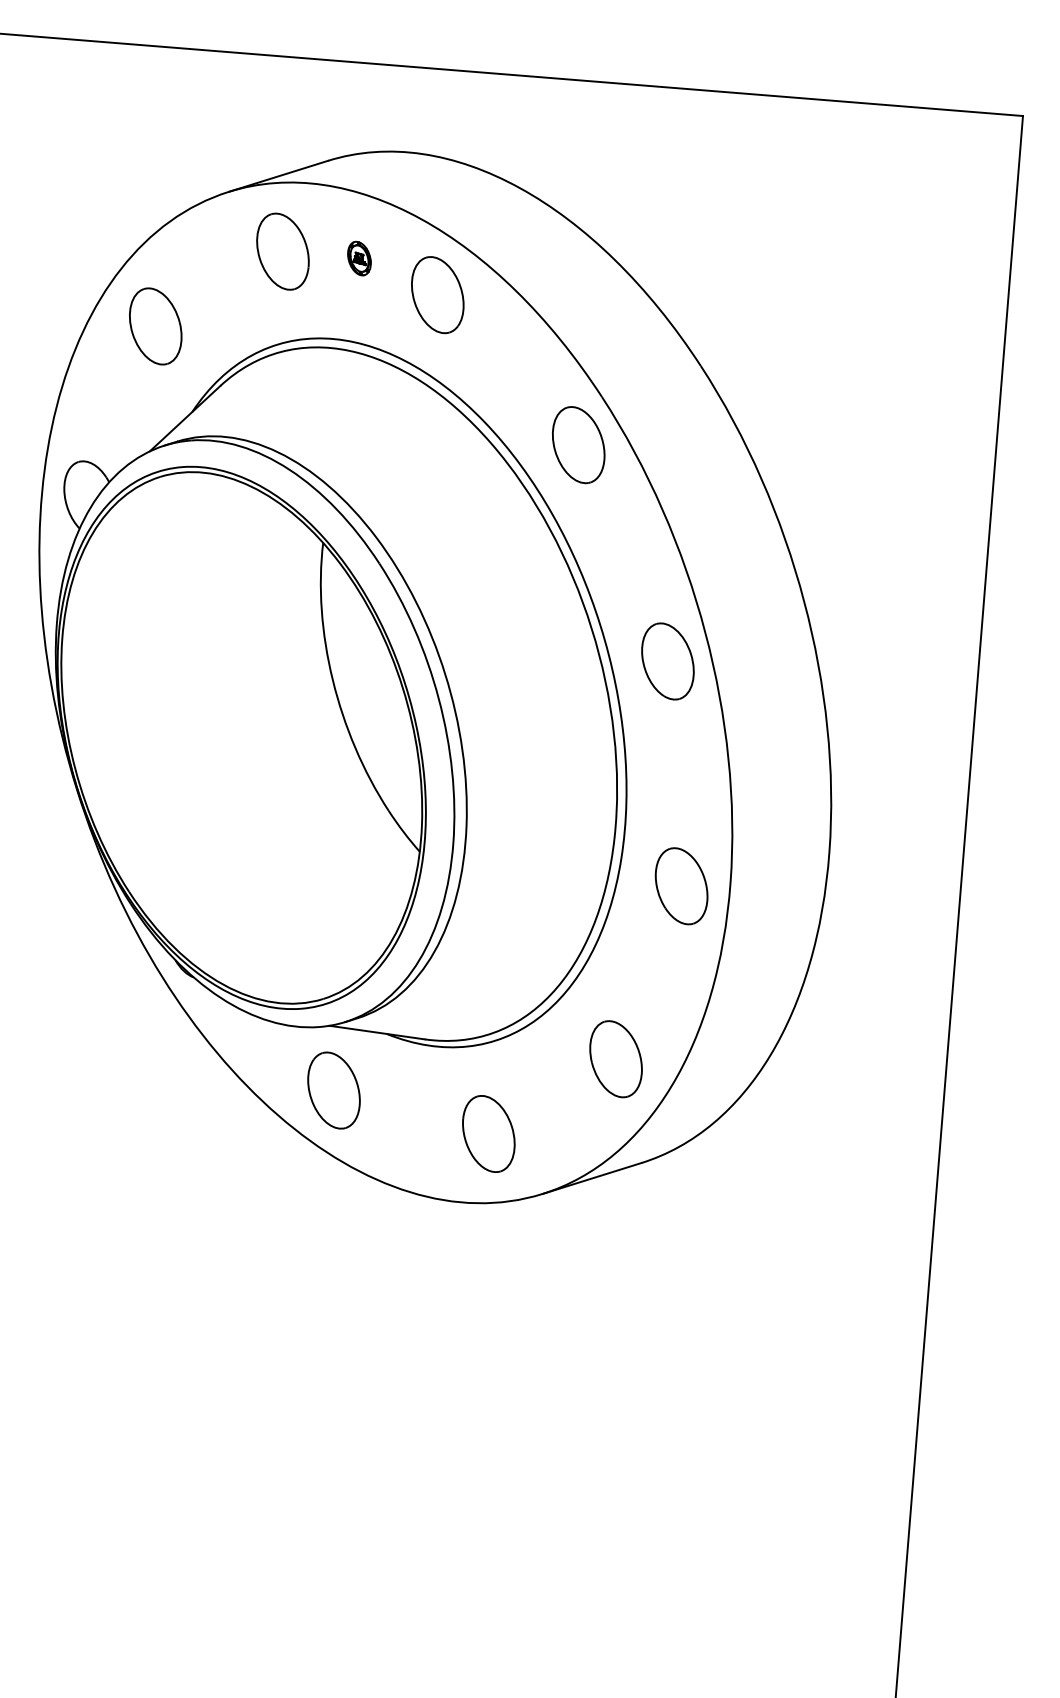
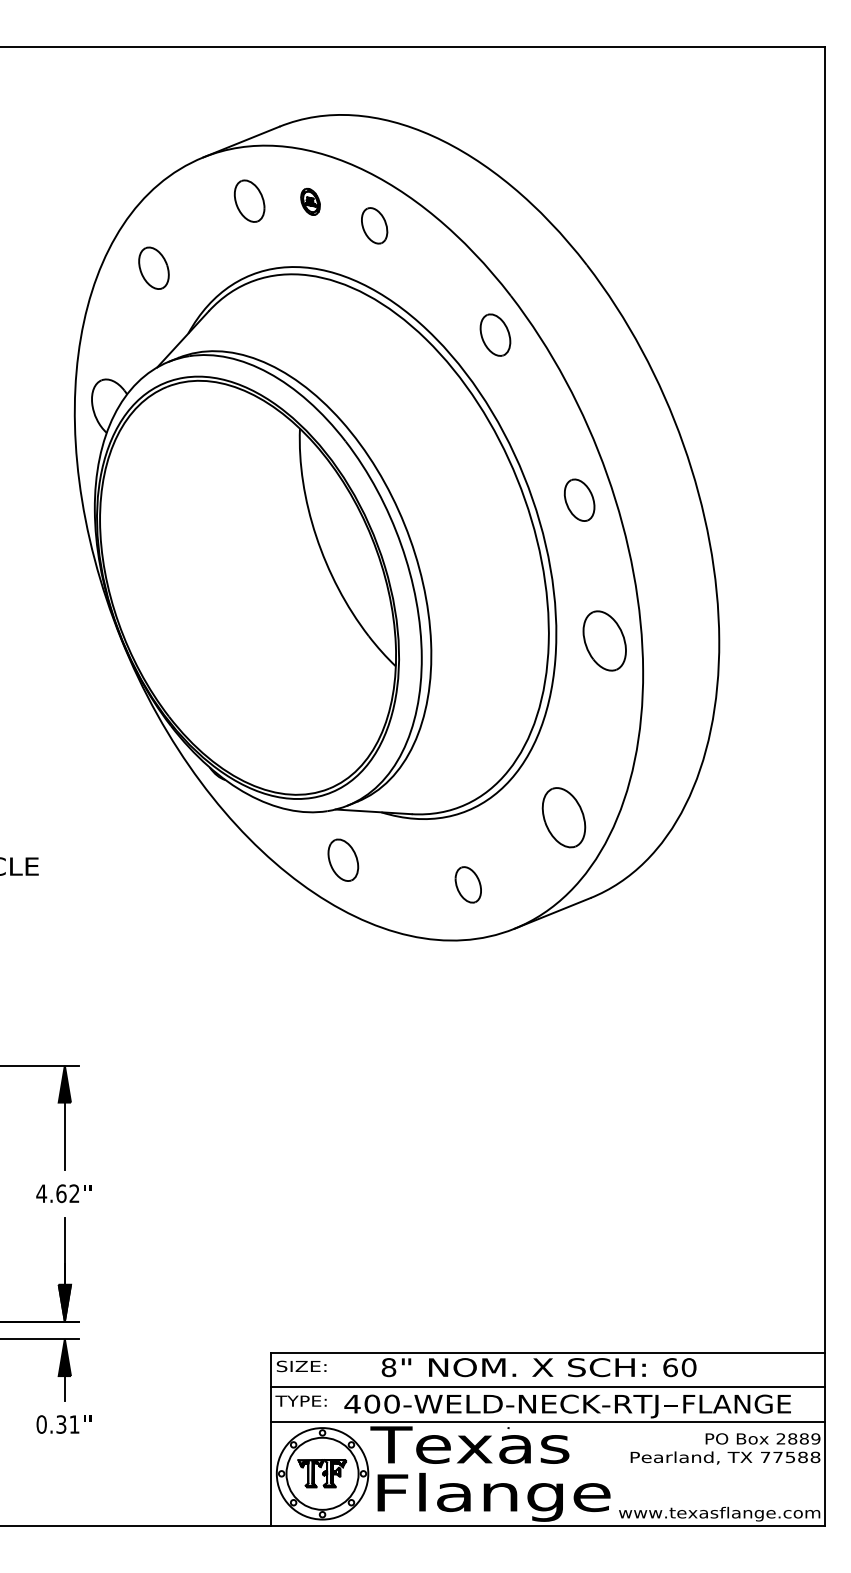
part: (282, 250) -> (249, 200), size x0.7
part: (437, 294) -> (374, 225), size x0.6
part: (155, 325) -> (153, 267), size x0.7
part: (578, 444) -> (495, 334), size x0.7
part: (667, 660) -> (579, 499), size x0.7
part: (681, 885) -> (604, 640), moved
part: (334, 1089) -> (343, 859), size x0.7
part: (489, 1133) -> (468, 884), size x0.6

